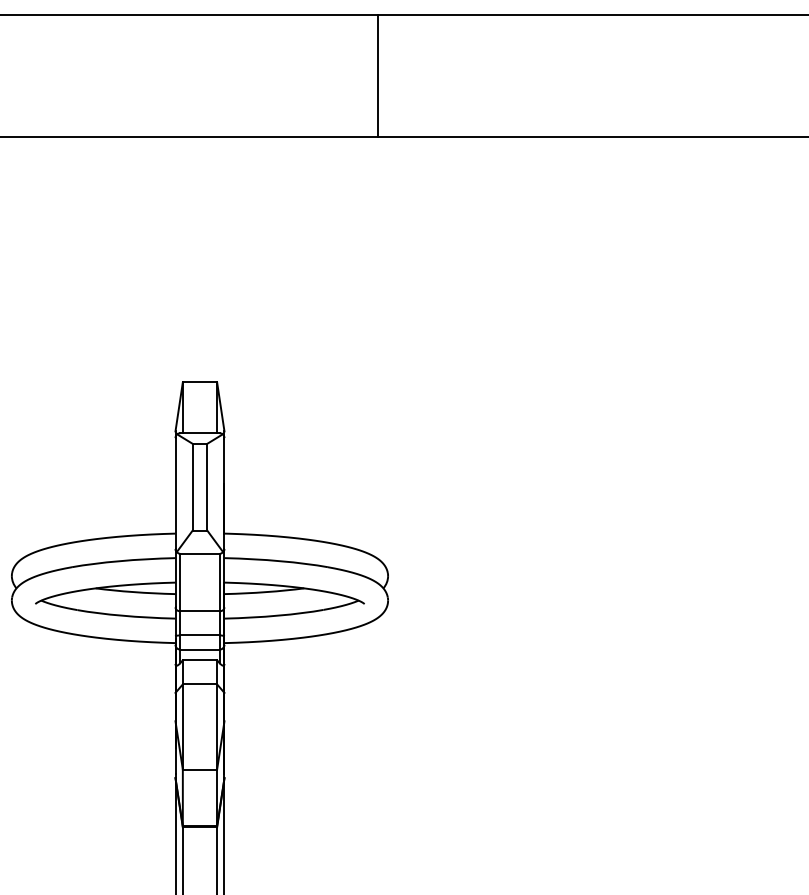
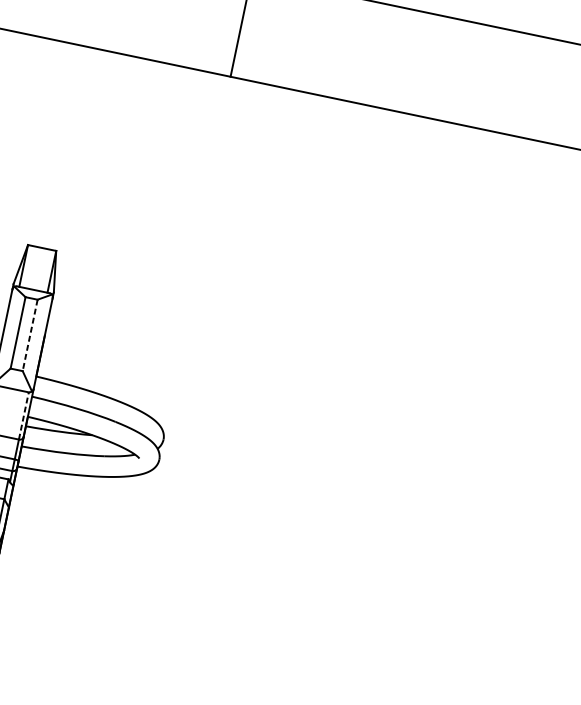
line: (207, 487) -> (30, 335), solid -> dashed
line: (219, 582) -> (23, 415), solid -> dashed

